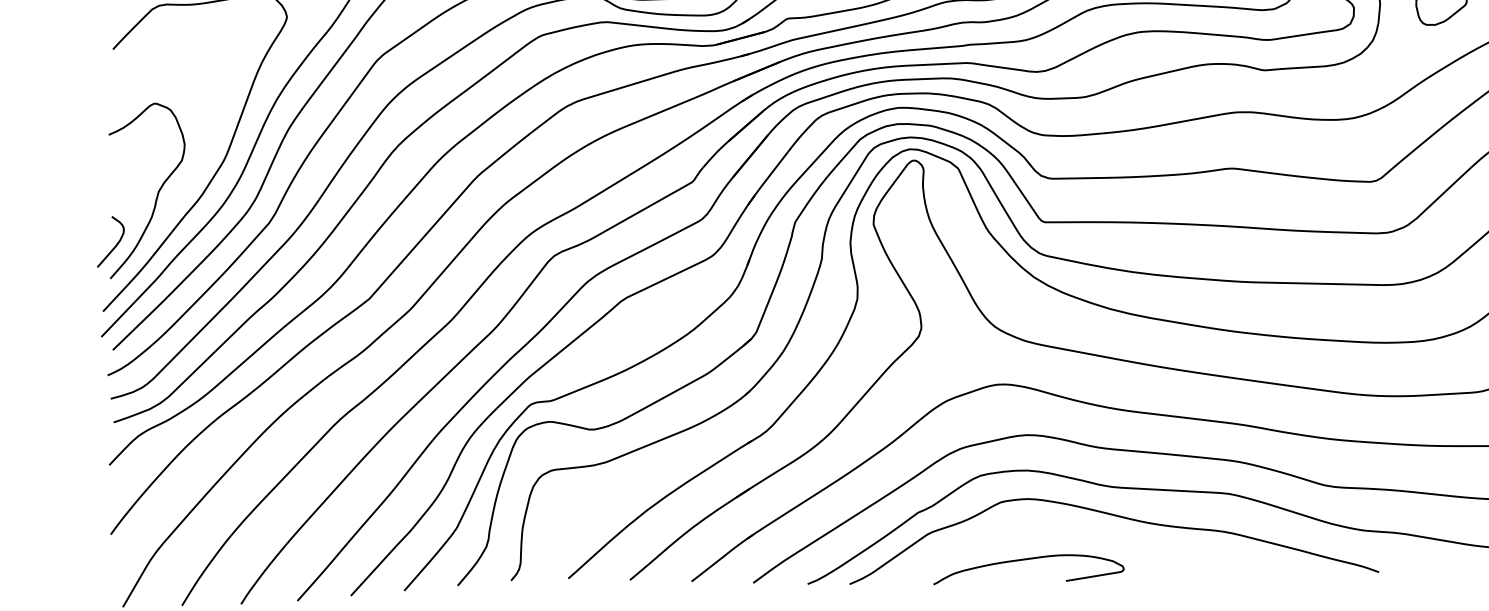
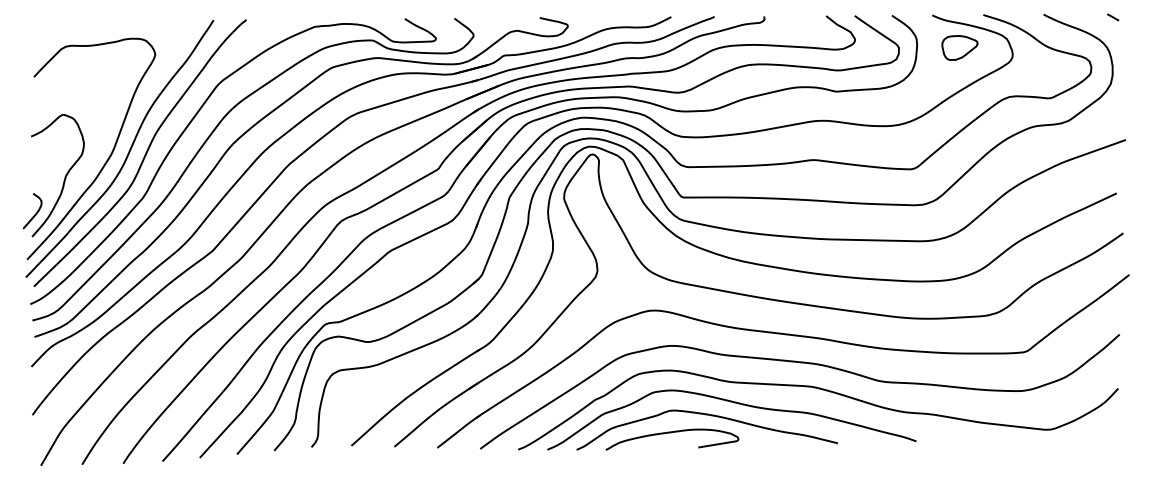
curve: (1085, 536) -> (711, 416), added

